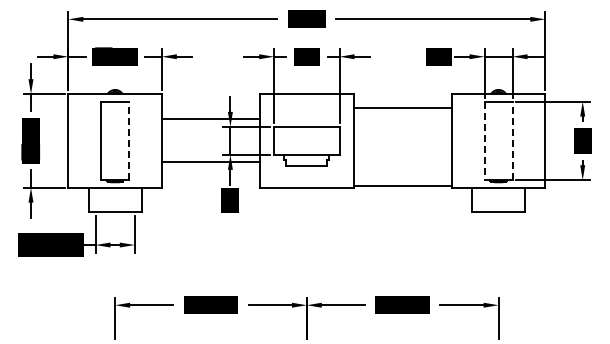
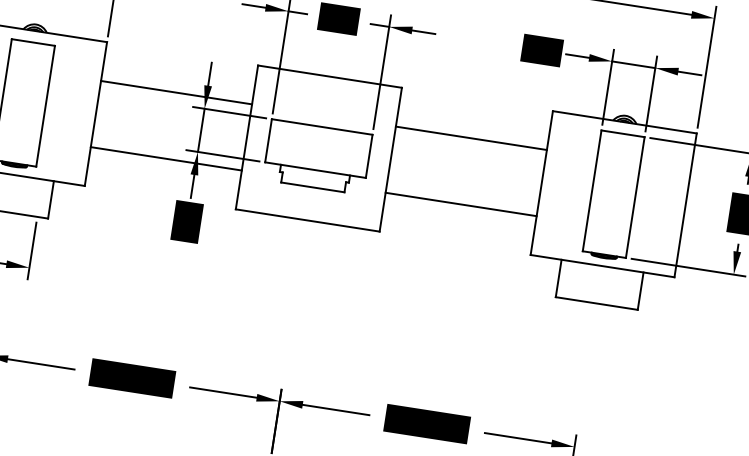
line: (402, 108) -> (471, 138), moved
line: (129, 140) -> (46, 105), dashed -> solid
line: (512, 140) -> (635, 196), dashed -> solid
line: (484, 141) -> (591, 191), dashed -> solid
line: (402, 186) -> (460, 204), moved

